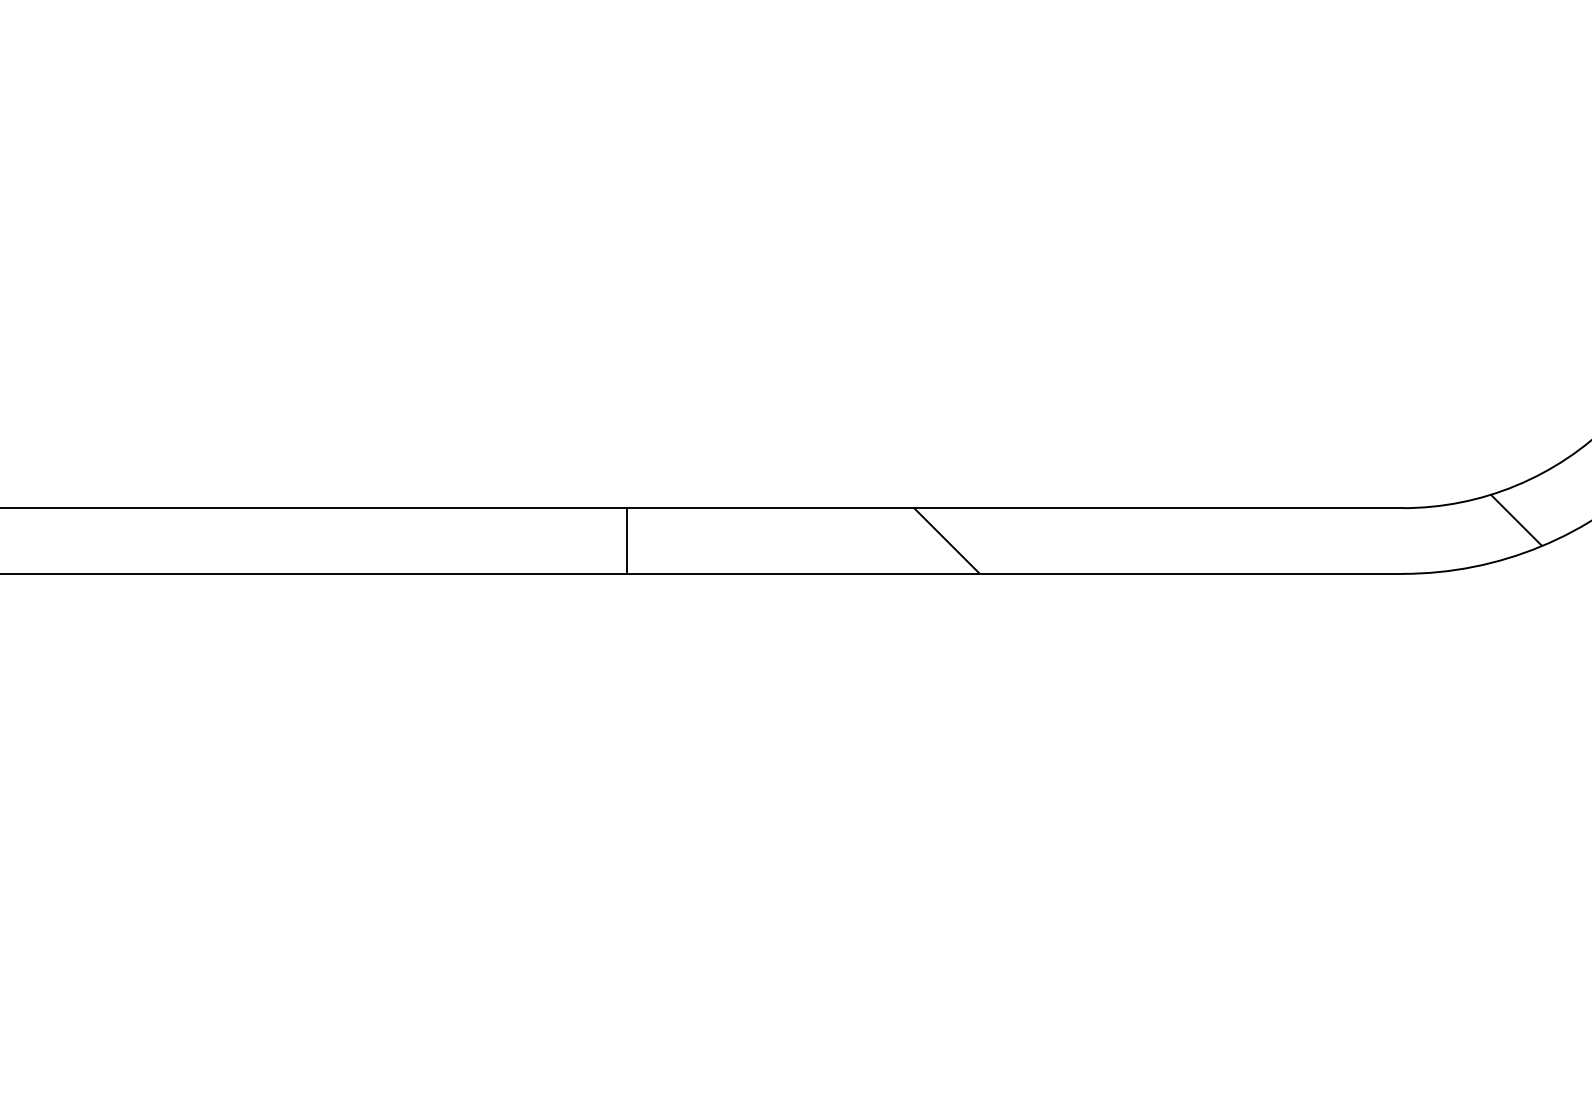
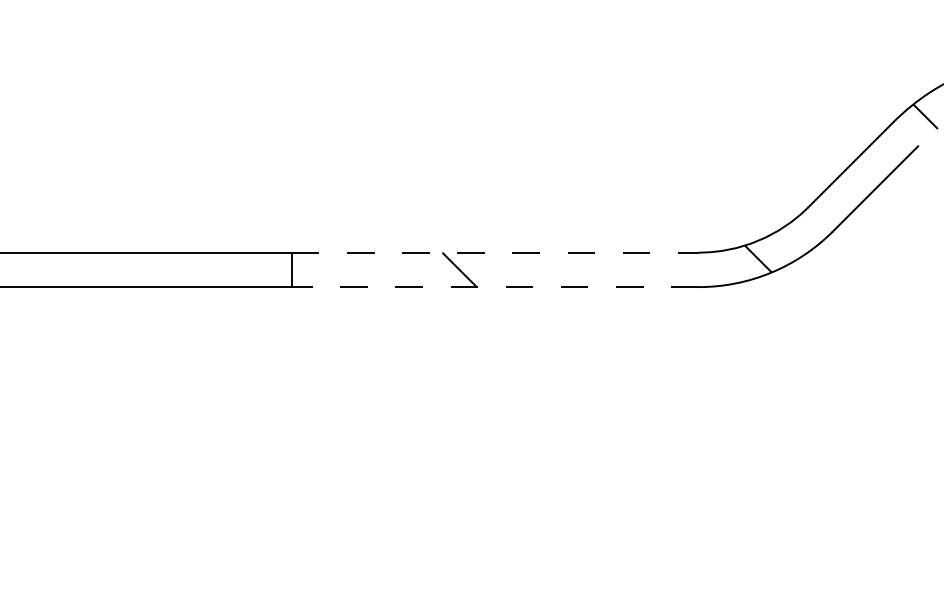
line: (1015, 507) -> (495, 252), solid -> dashed
line: (1013, 574) -> (494, 287), solid -> dashed

